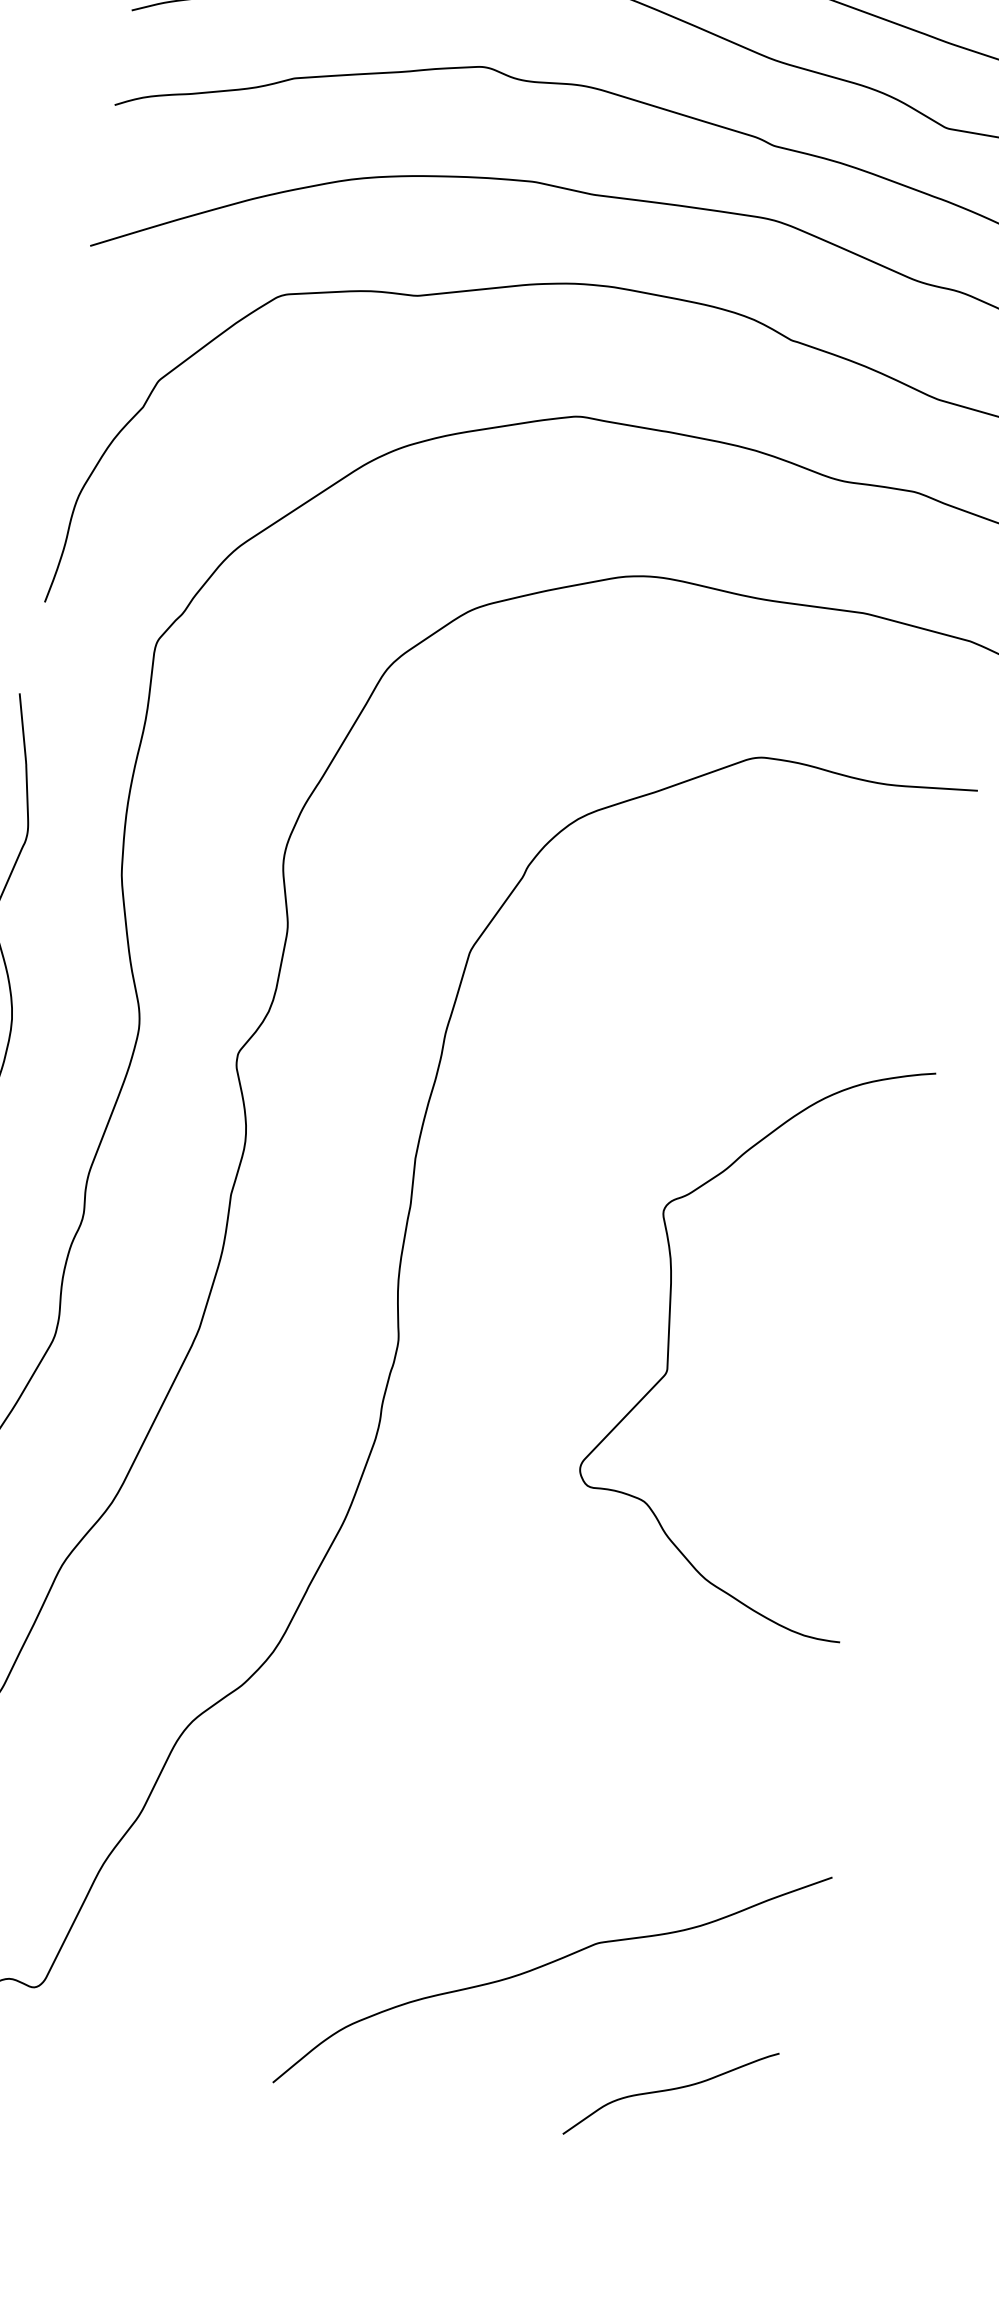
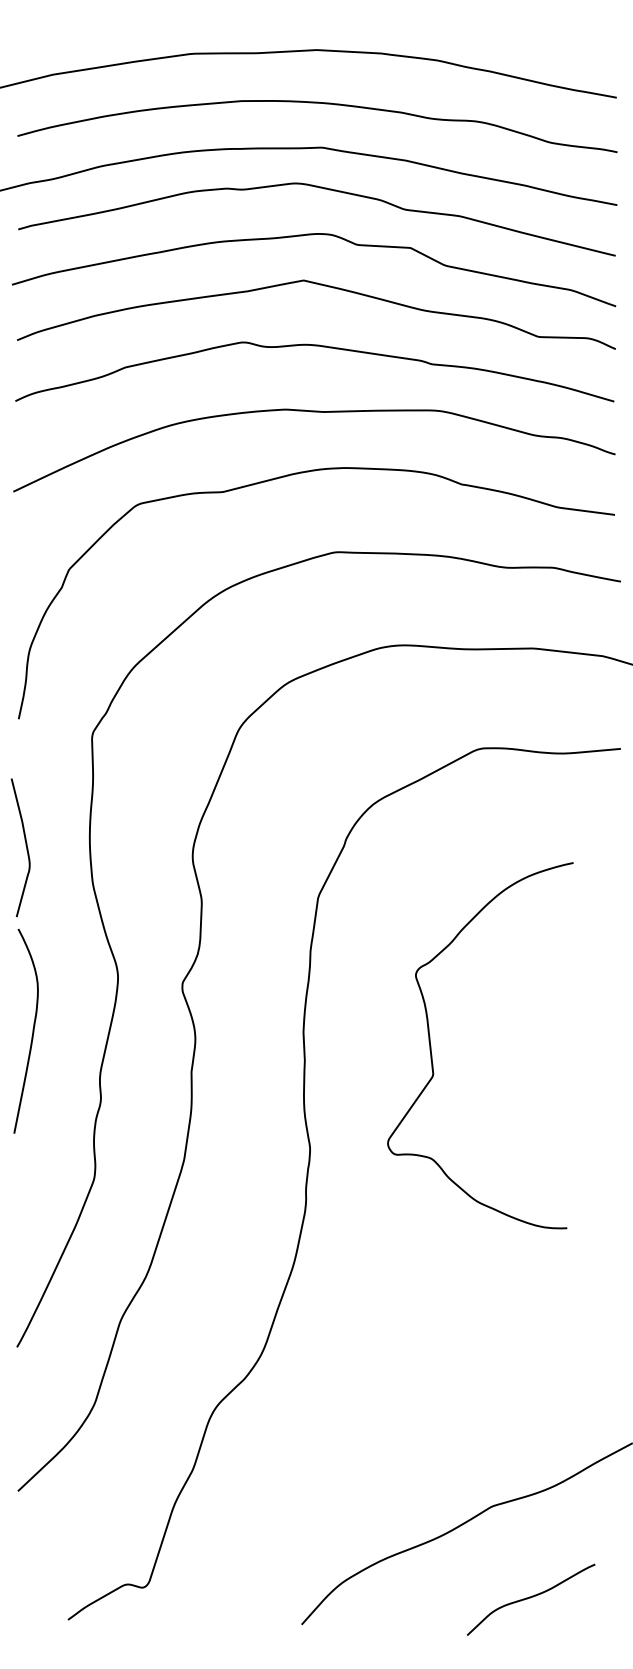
curve: (670, 1339) -> (432, 1054), moved
curve: (670, 2091) -> (530, 1598), moved

